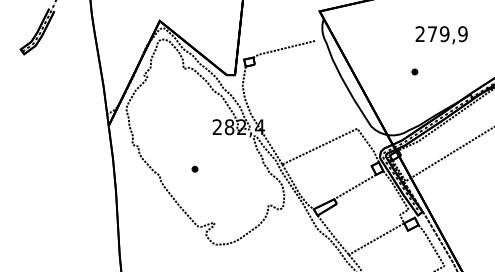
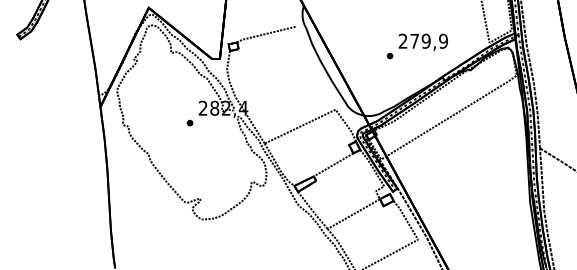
text: (440, 34) -> (422, 41), moved
part: (194, 168) -> (189, 122), moved

